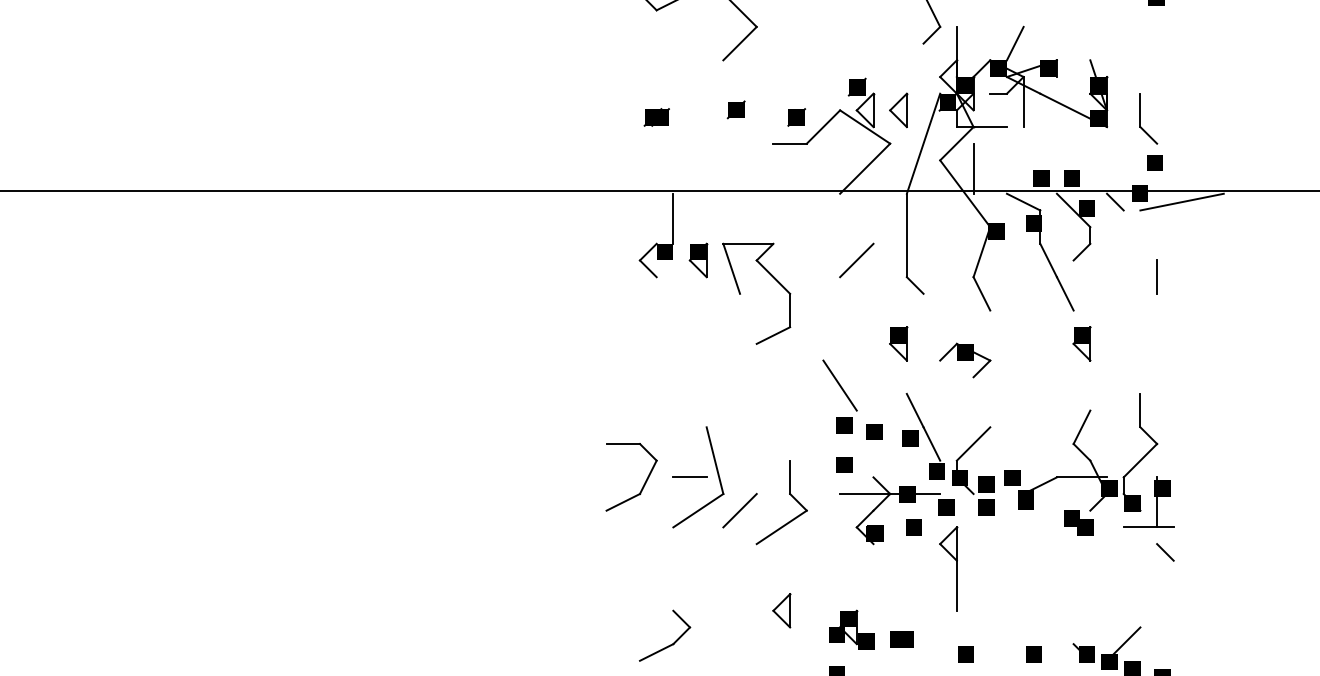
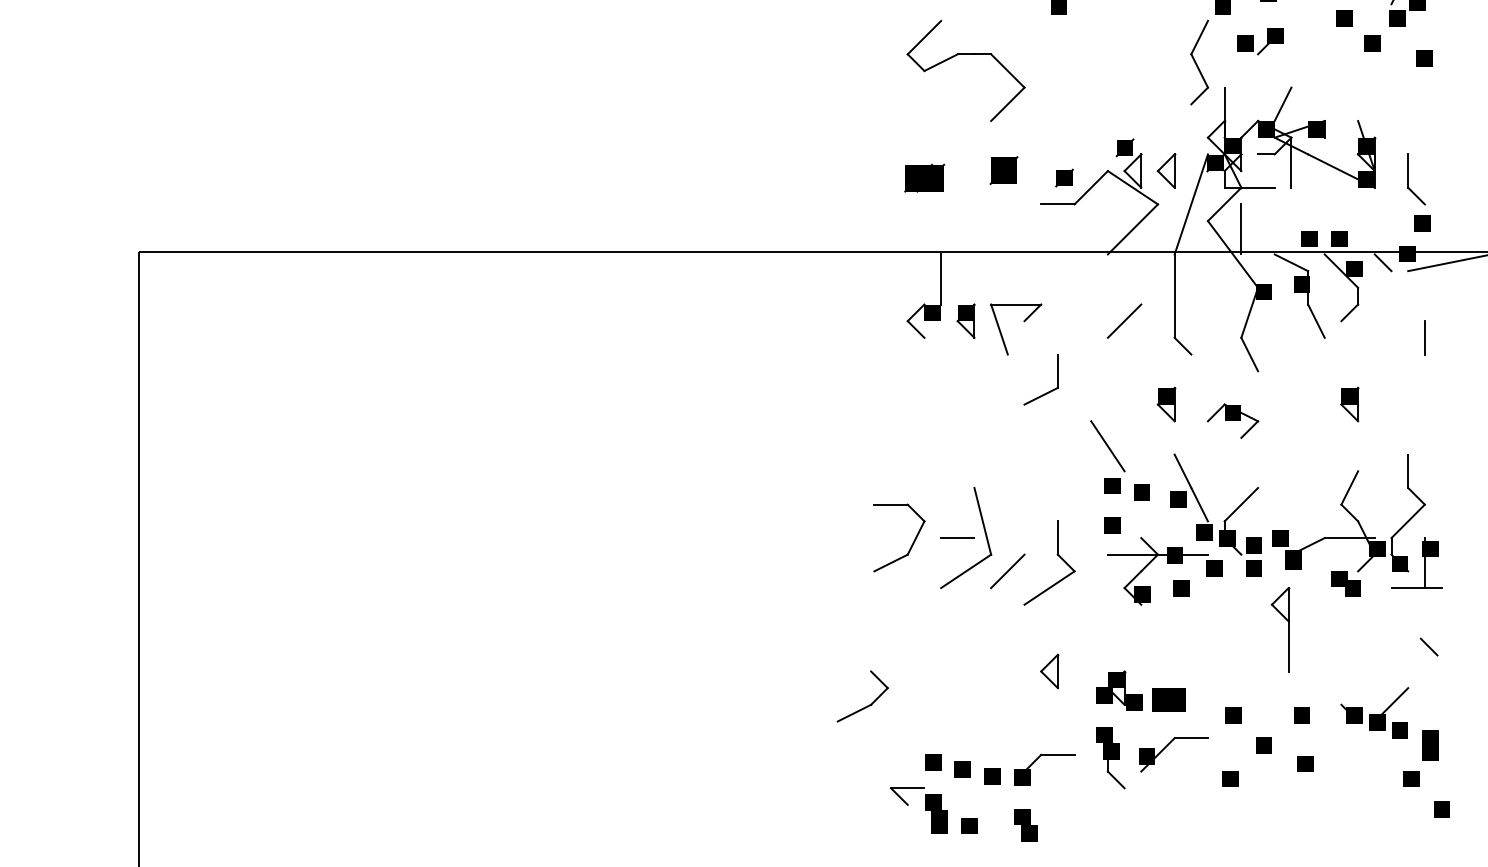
part: (735, 109) -> (1003, 170), size x1.6
part: (656, 116) -> (924, 177), size x1.6
line: (772, 276) -> (1040, 337), removed
line: (1064, 293) -> (1332, 354), removed
line: (1164, 551) -> (1428, 646), moved
part: (956, 568) -> (1288, 629), moved
part: (901, 638) -> (1169, 699), size x1.4
part: (669, 644) -> (867, 705), moved

